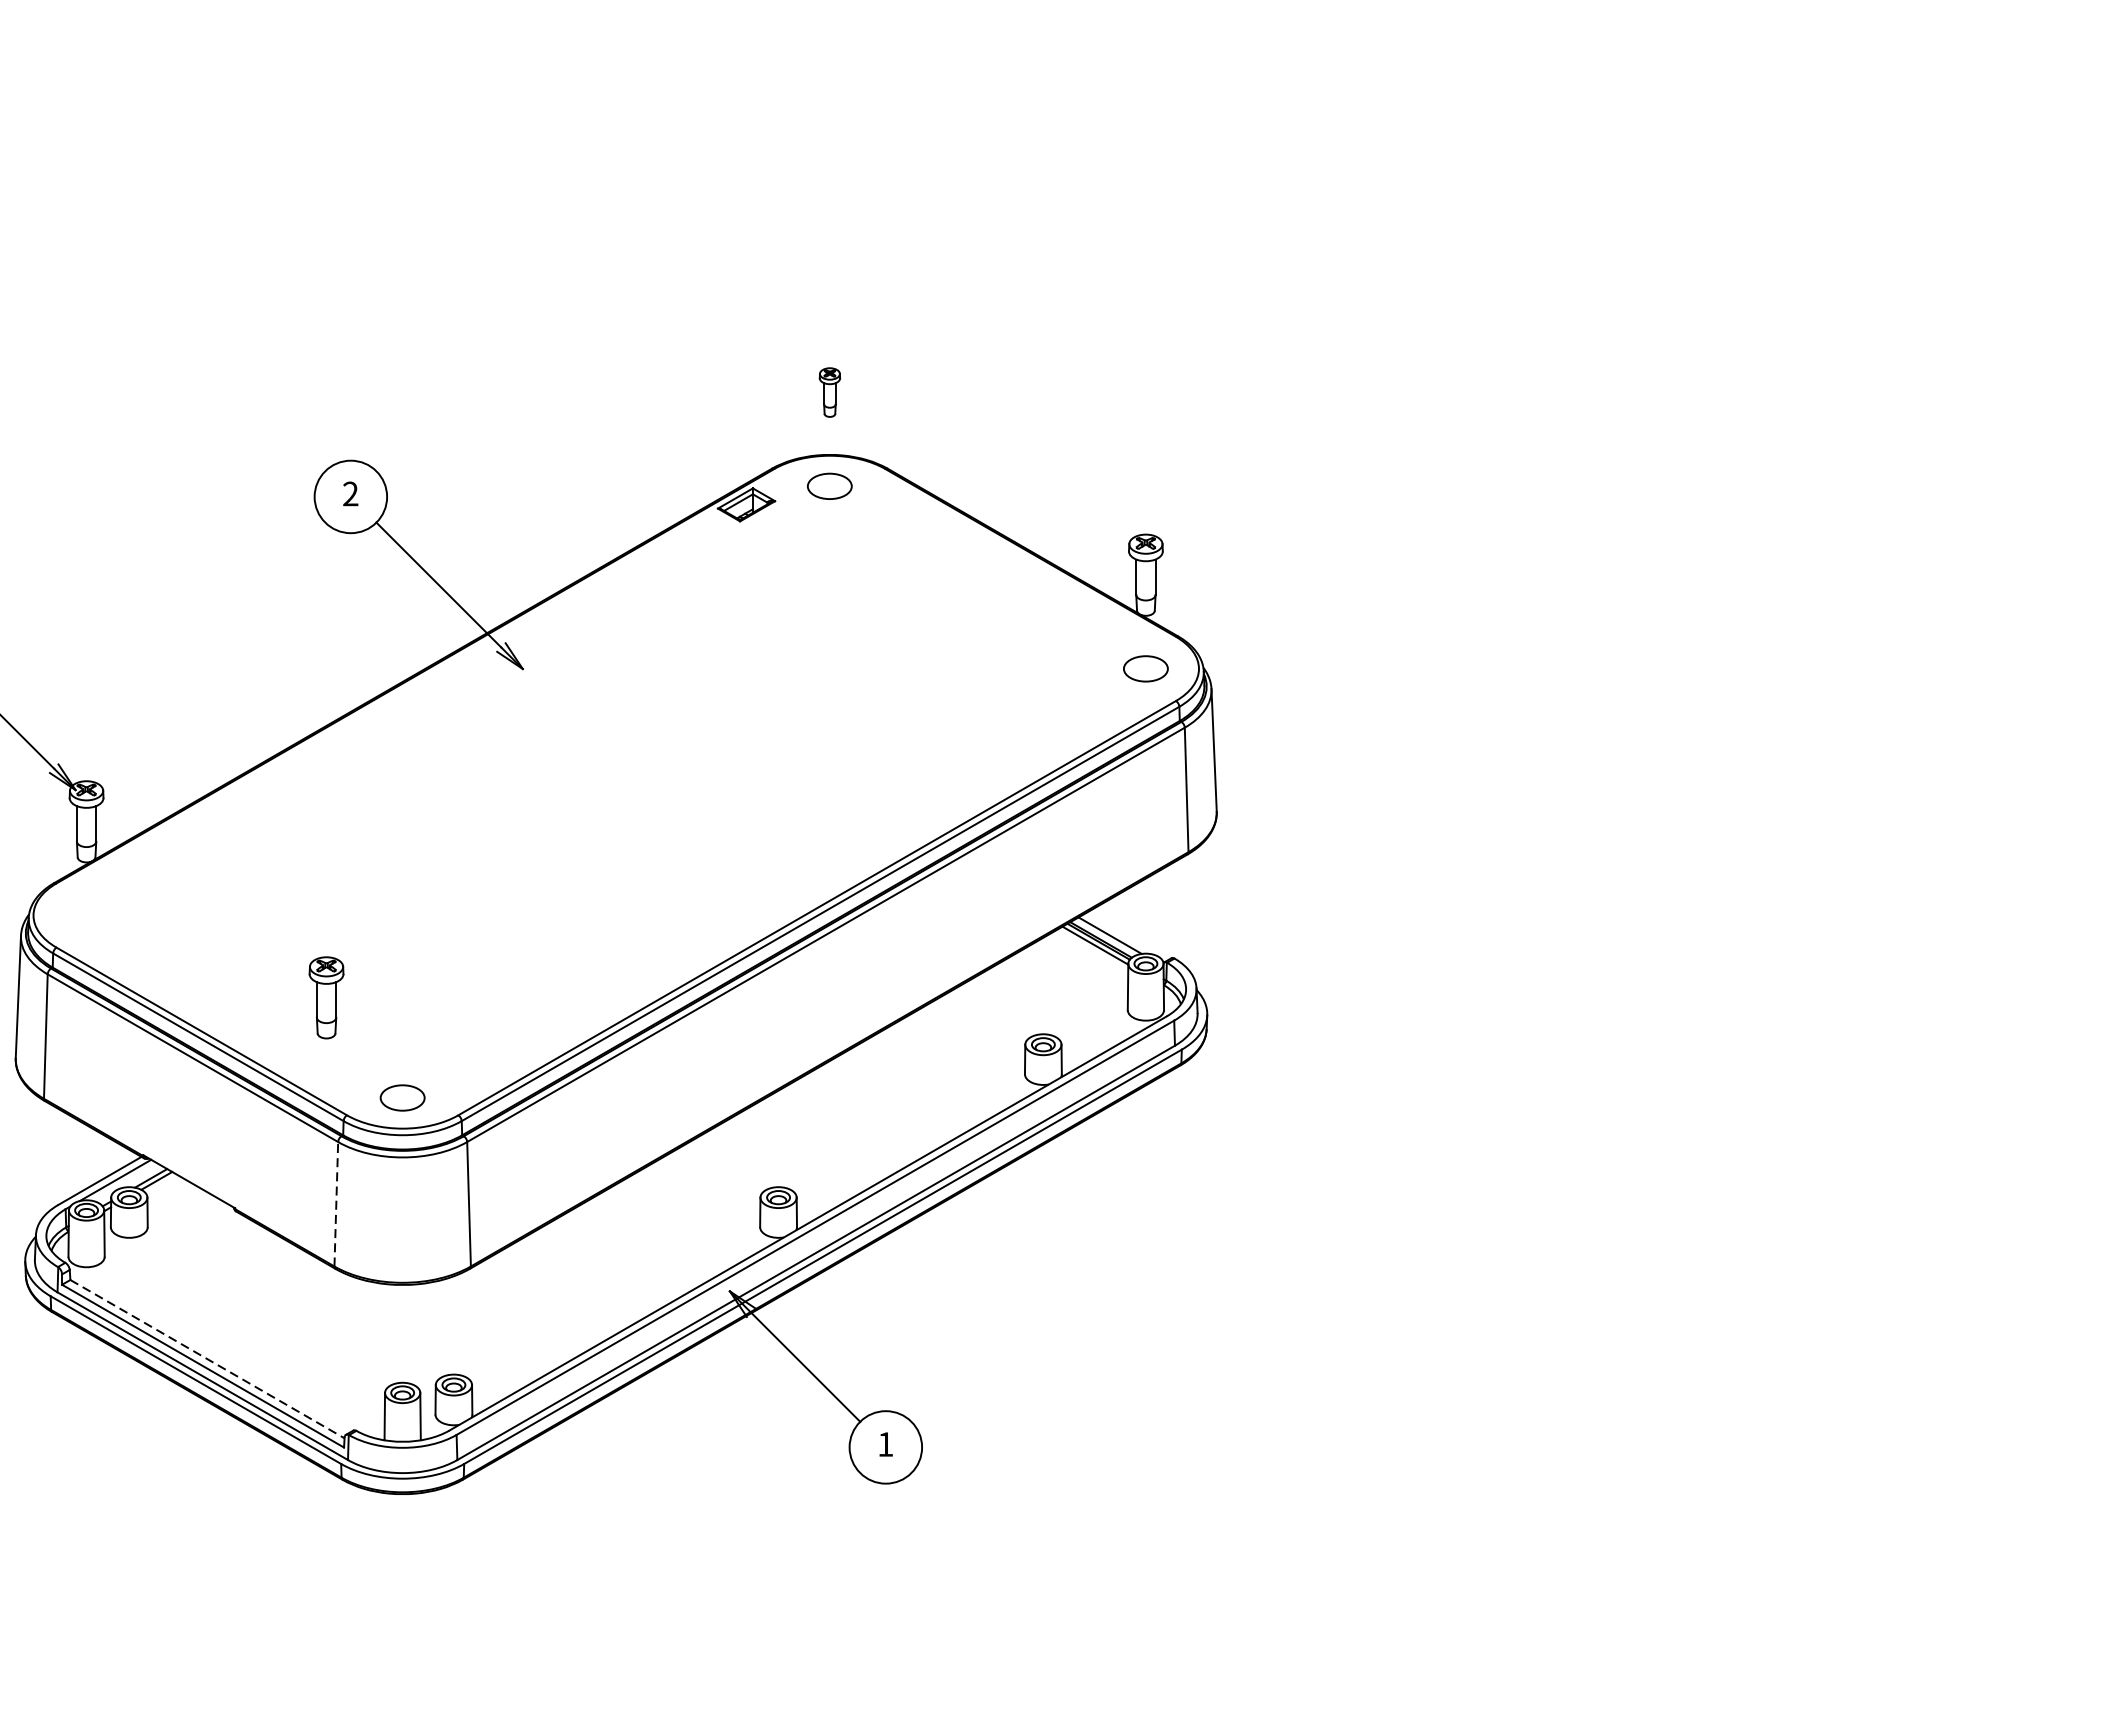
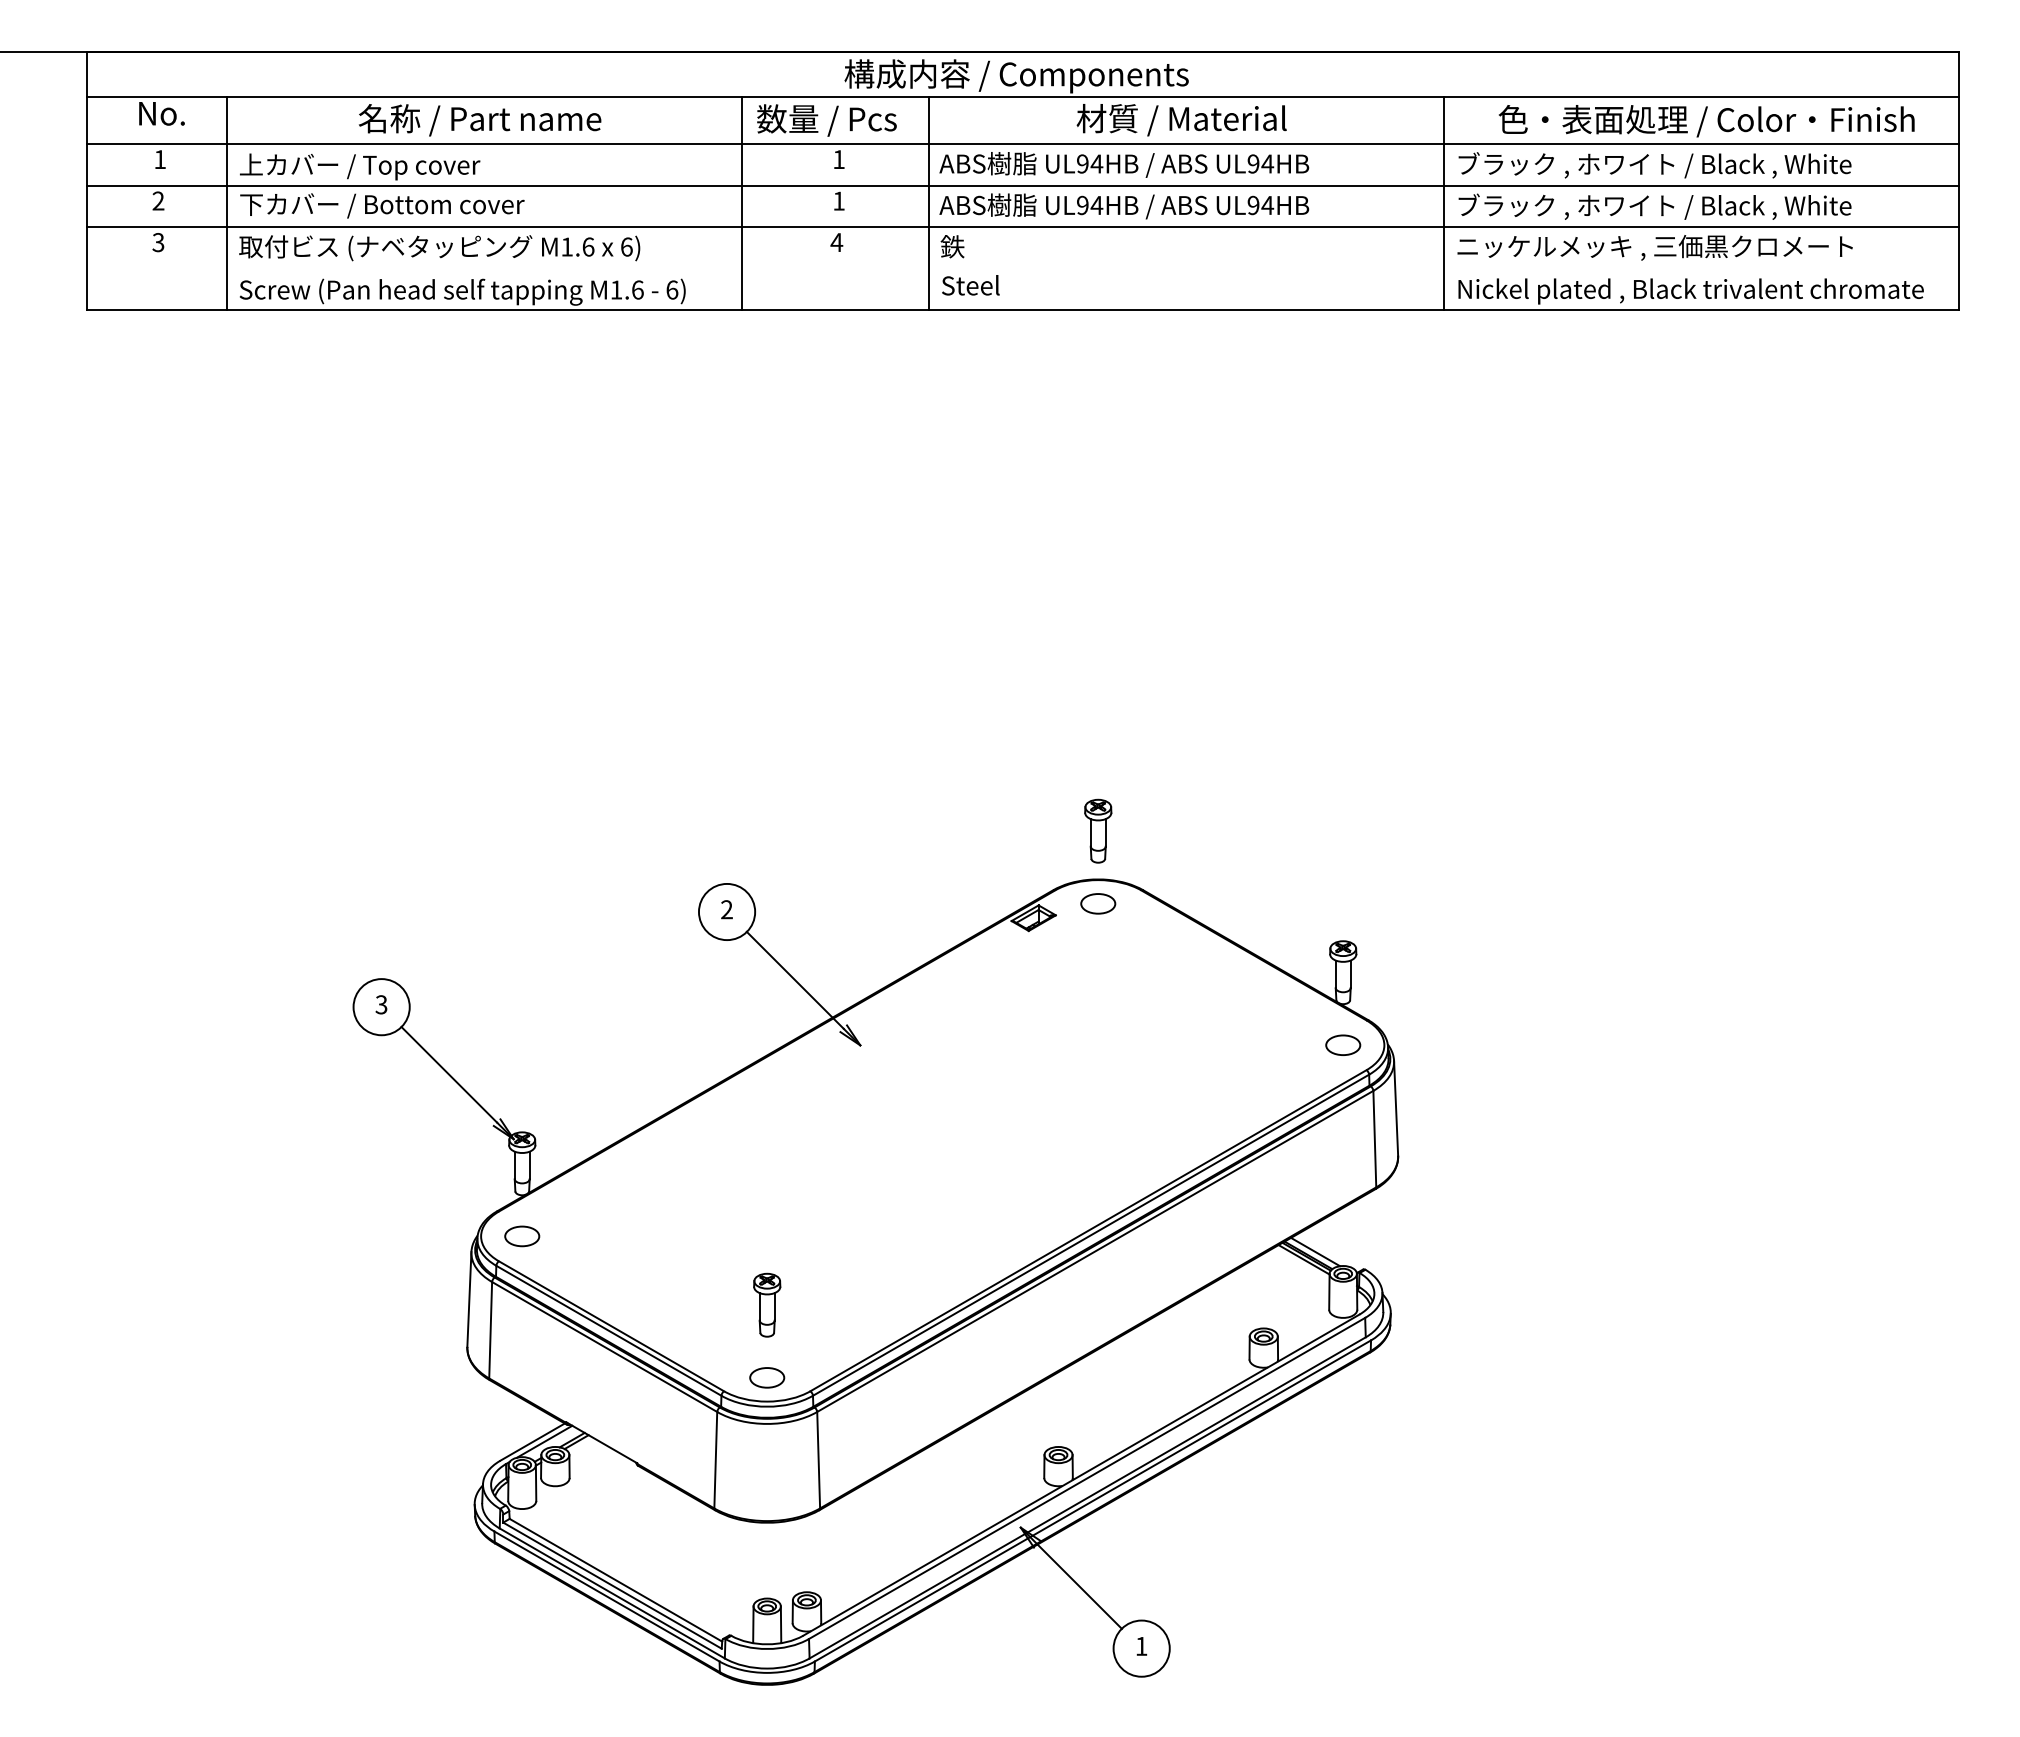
part: (830, 391) -> (1098, 830), size x1.67
part: (86, 915) -> (522, 1236), added
part: (326, 996) -> (767, 1304), moved
line: (335, 1203) -> (715, 1459), dashed -> solid
line: (206, 1359) -> (615, 1580), dashed -> solid

